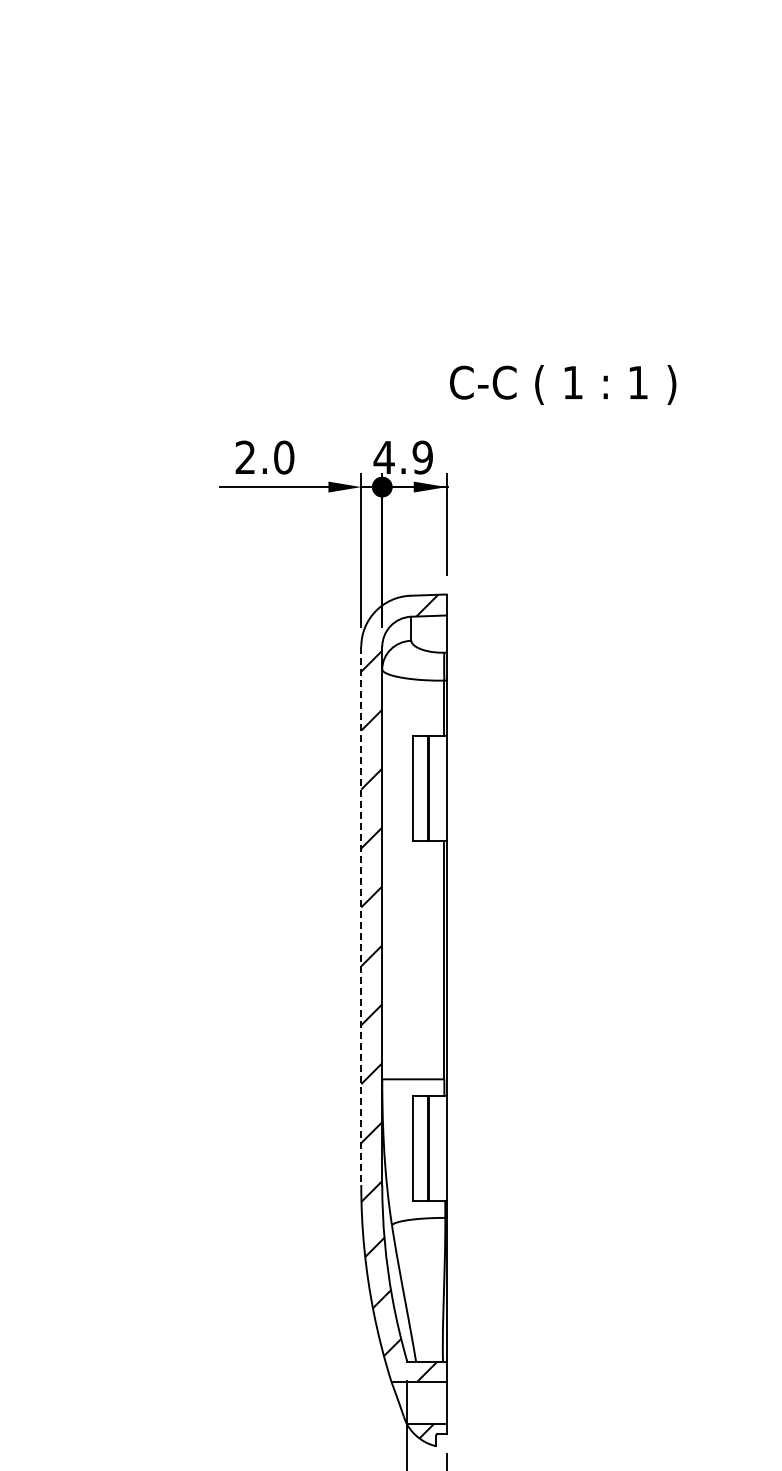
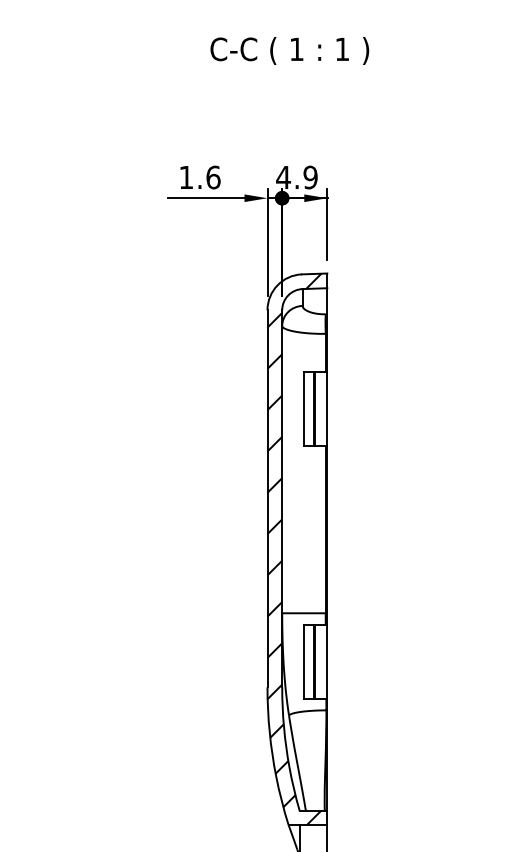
text: (563, 384) -> (290, 50), moved
text: (264, 457) -> (199, 177), 2.0 -> 1.6
line: (361, 916) -> (267, 499), dashed -> solid

